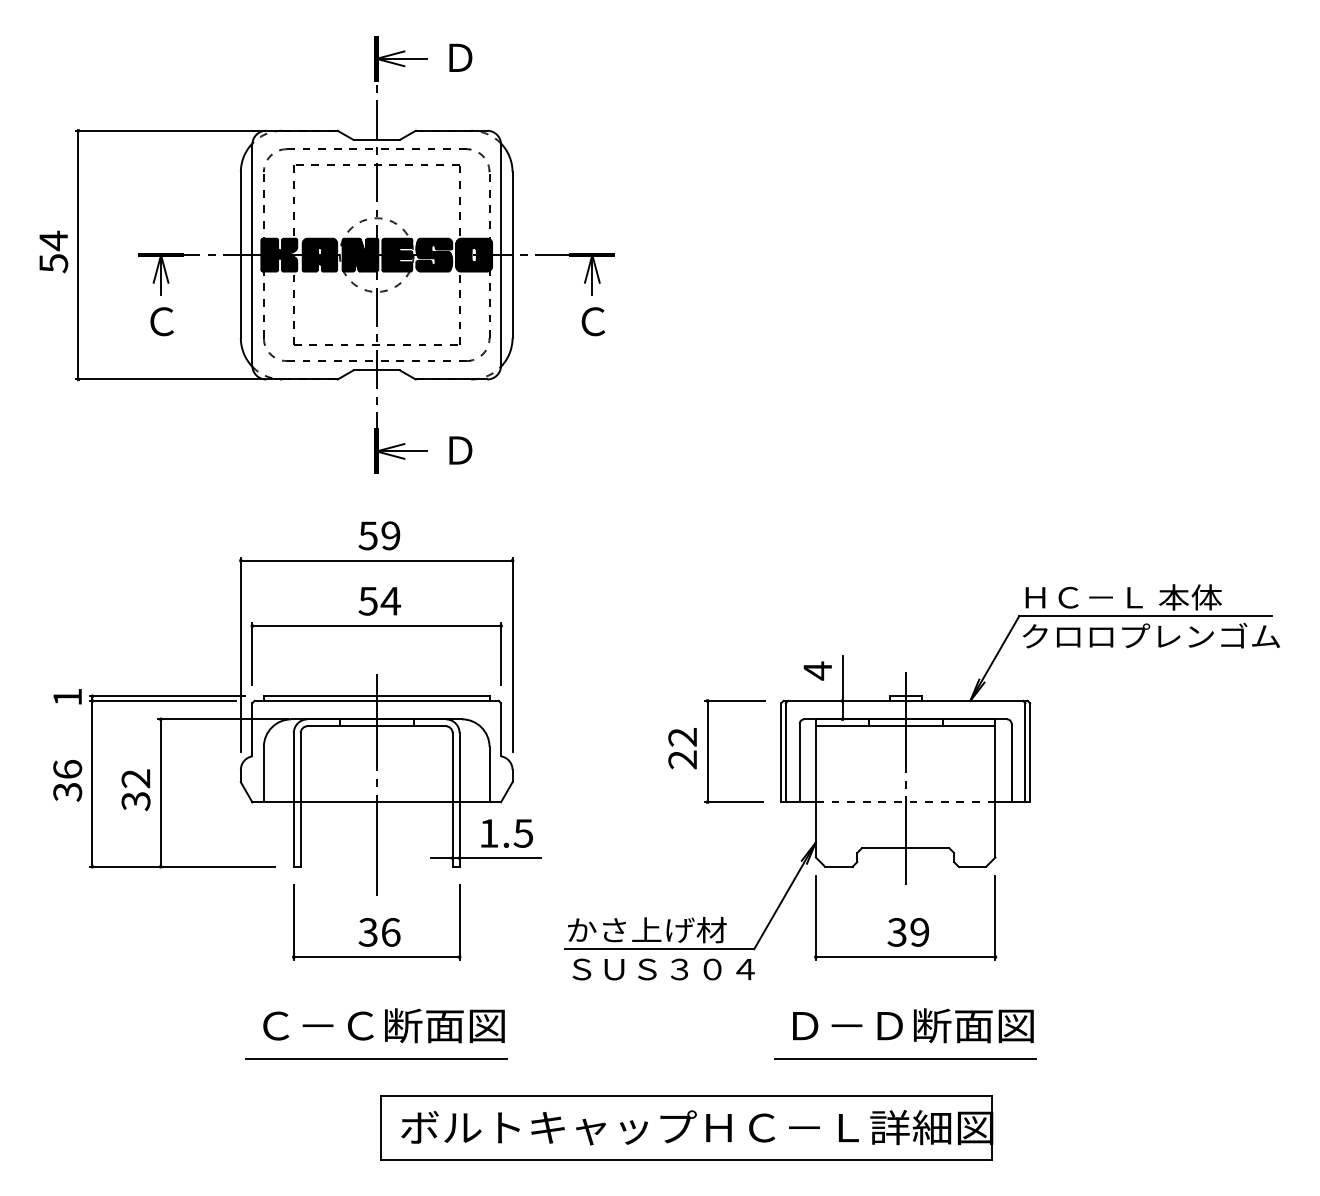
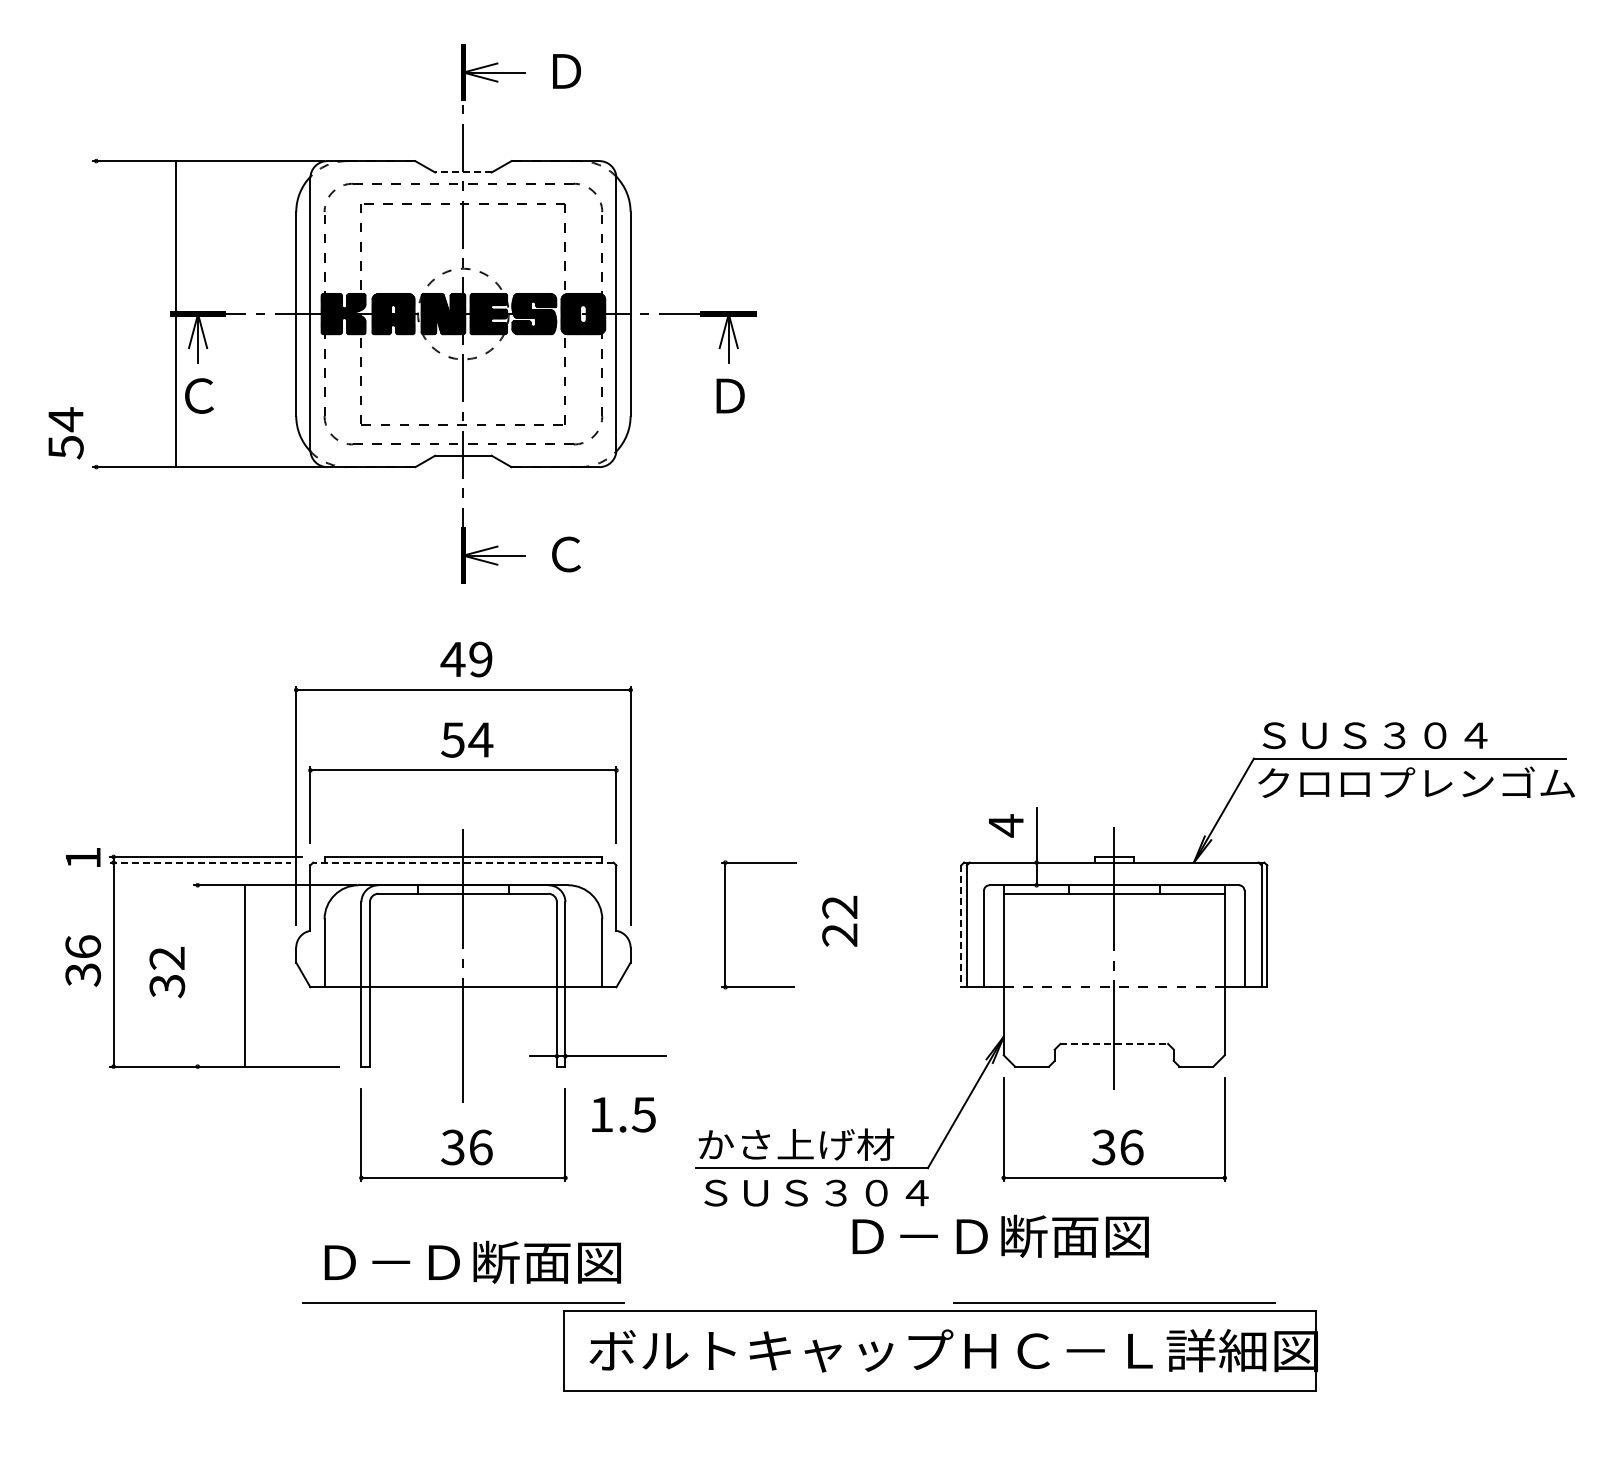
line: (375, 140) -> (462, 172), solid -> dashed
text: (53, 252) -> (65, 433), moved
line: (78, 255) -> (176, 314), moved
text: (592, 321) -> (729, 395), Ｃ -> Ｄ
text: (460, 450) -> (566, 554), Ｄ -> Ｃ
text: (367, 535) -> (452, 659), 59 -> 49
text: (1123, 597) -> (1382, 735), ＨＣ－Ｌ 本体 -> ＳＵＳ３０４
line: (163, 700) -> (200, 862), solid -> dashed
line: (375, 700) -> (462, 862), solid -> dashed
part: (707, 751) -> (725, 924), moved
line: (781, 752) -> (961, 926), solid -> dashed
line: (160, 792) -> (244, 975), moved
text: (506, 833) -> (623, 1114), moved
line: (905, 847) -> (1114, 1043), solid -> dashed
text: (919, 932) -> (1131, 1147), 39 -> 36
text: (318, 1025) -> (391, 1262), Ｃ－Ｃ断面図 -> Ｄ－Ｄ断面図
text: (913, 1025) -> (1000, 1235), moved
part: (686, 1127) -> (940, 1350), moved

